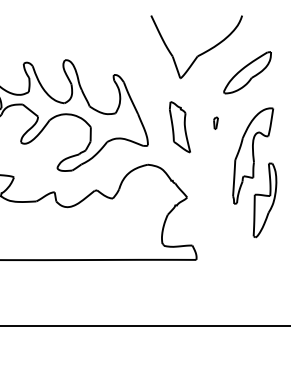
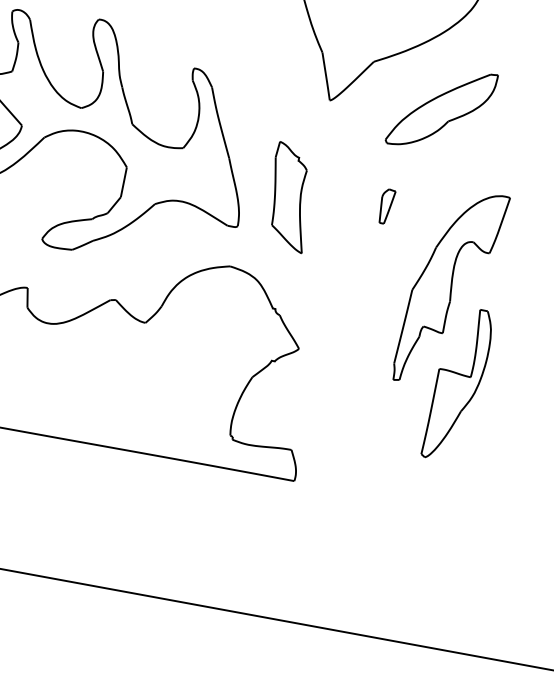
part: (247, 72) -> (441, 108), moved
part: (215, 123) -> (385, 206), size x1.43
part: (179, 127) -> (288, 197), moved

